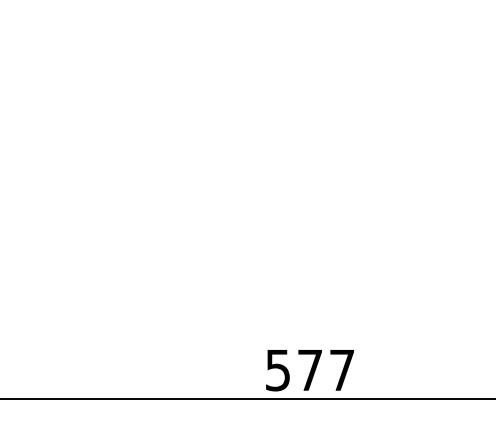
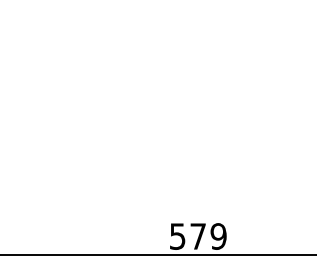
text: (341, 370) -> (218, 236), 577 -> 579

